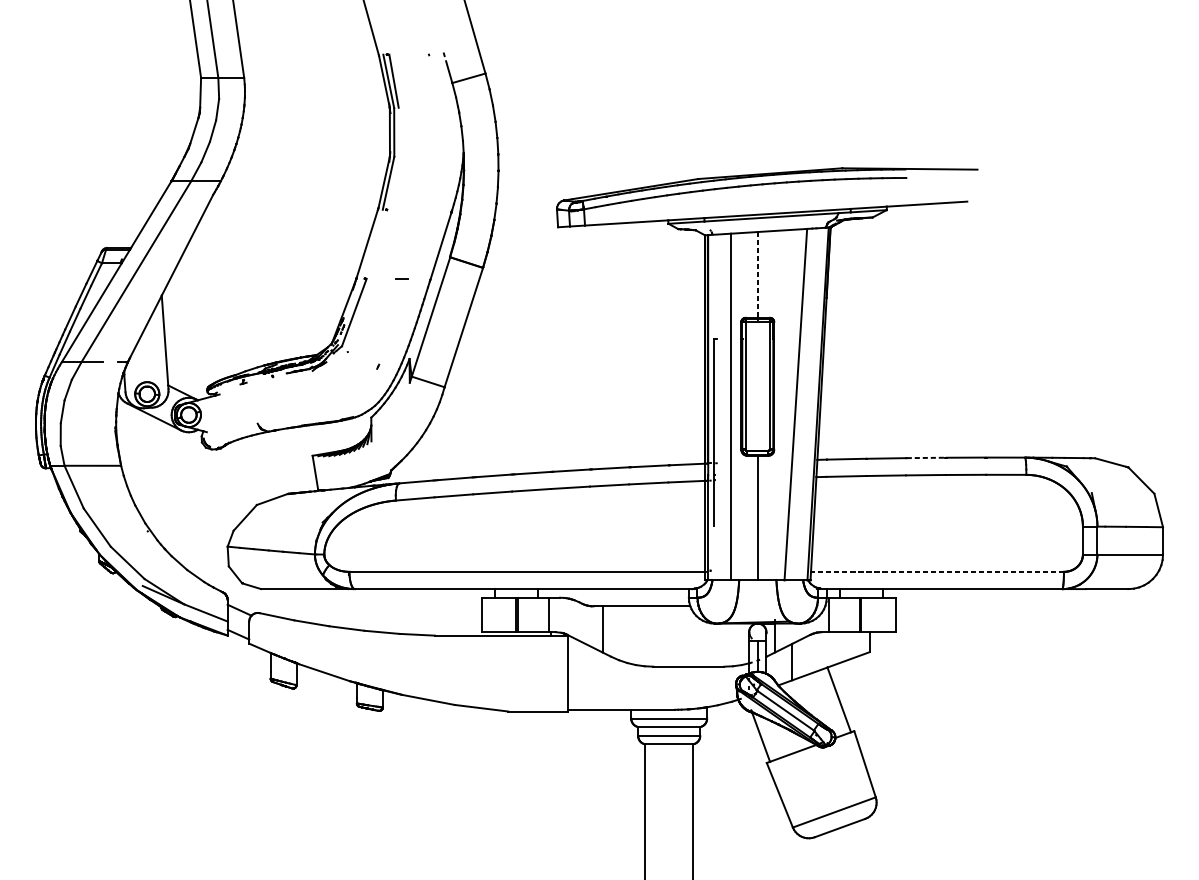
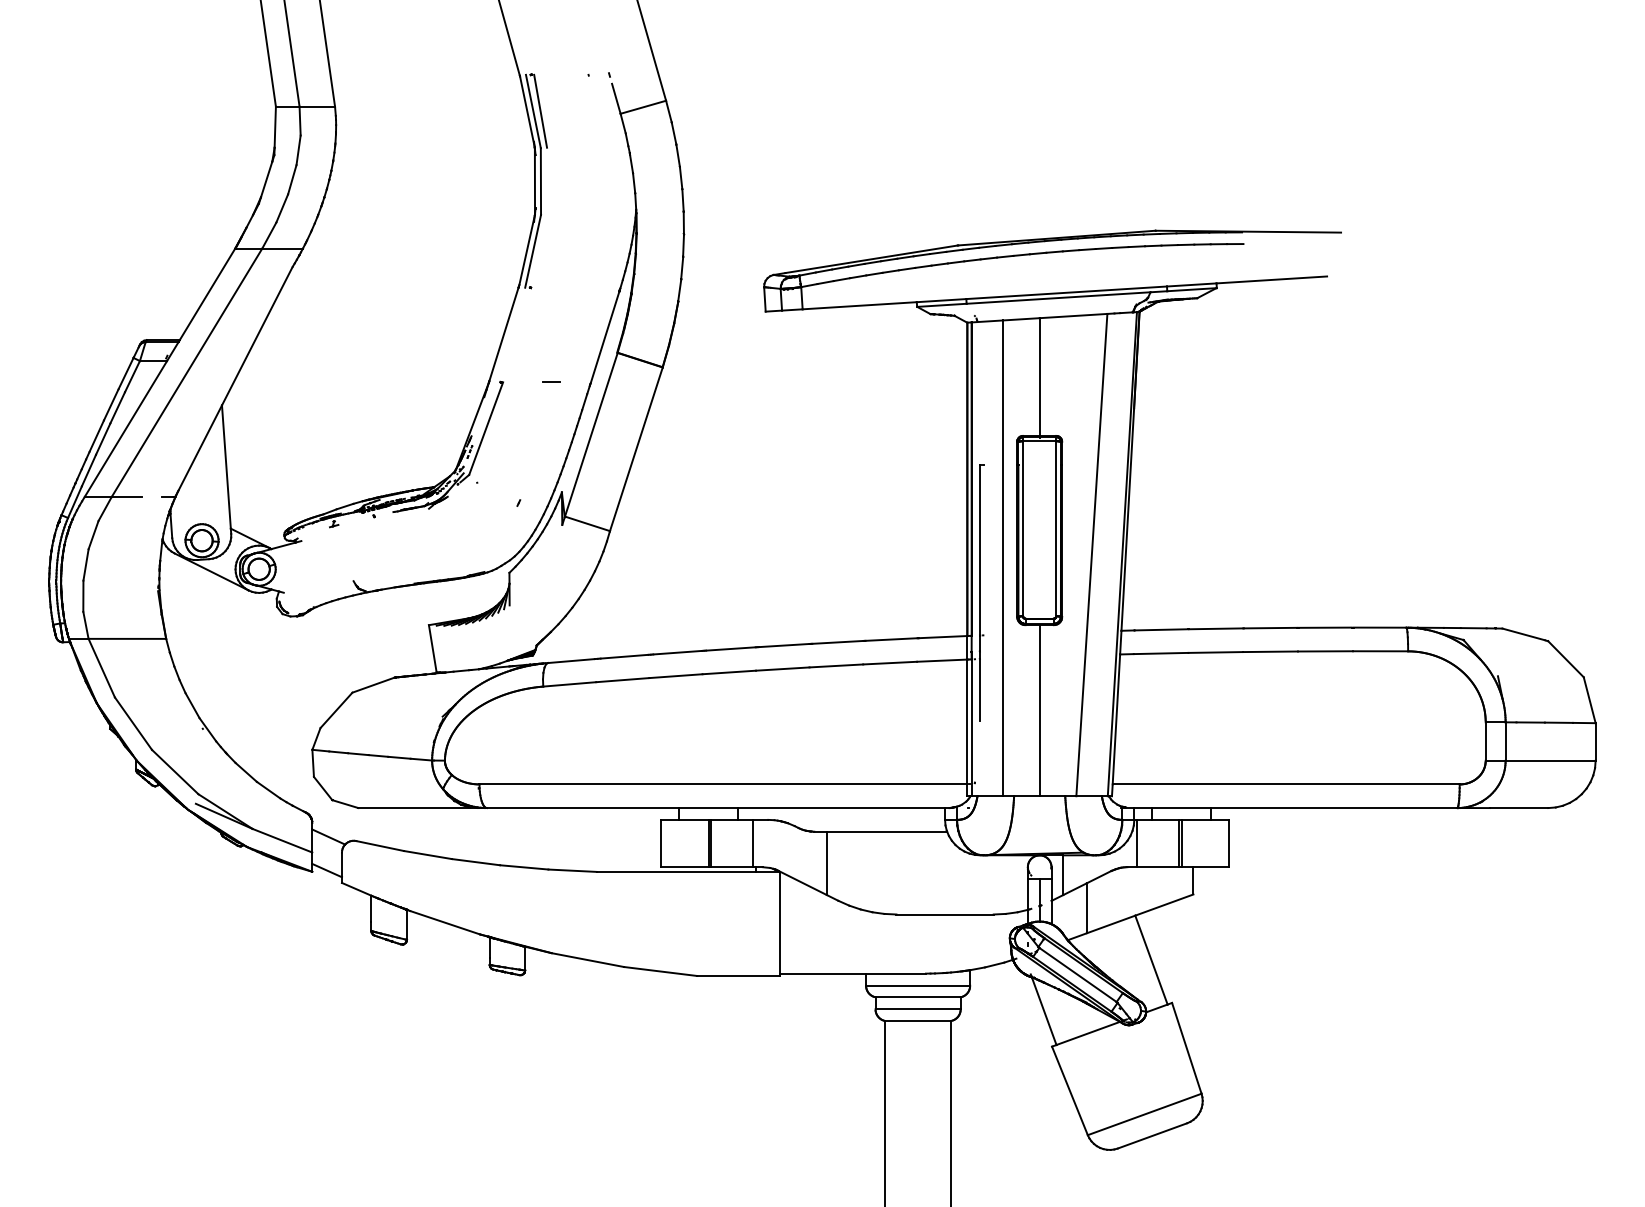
line: (757, 275) -> (1039, 377), dashed -> solid
line: (926, 458) -> (1270, 628), dashed -> solid
line: (937, 571) -> (1286, 784), dashed -> solid

